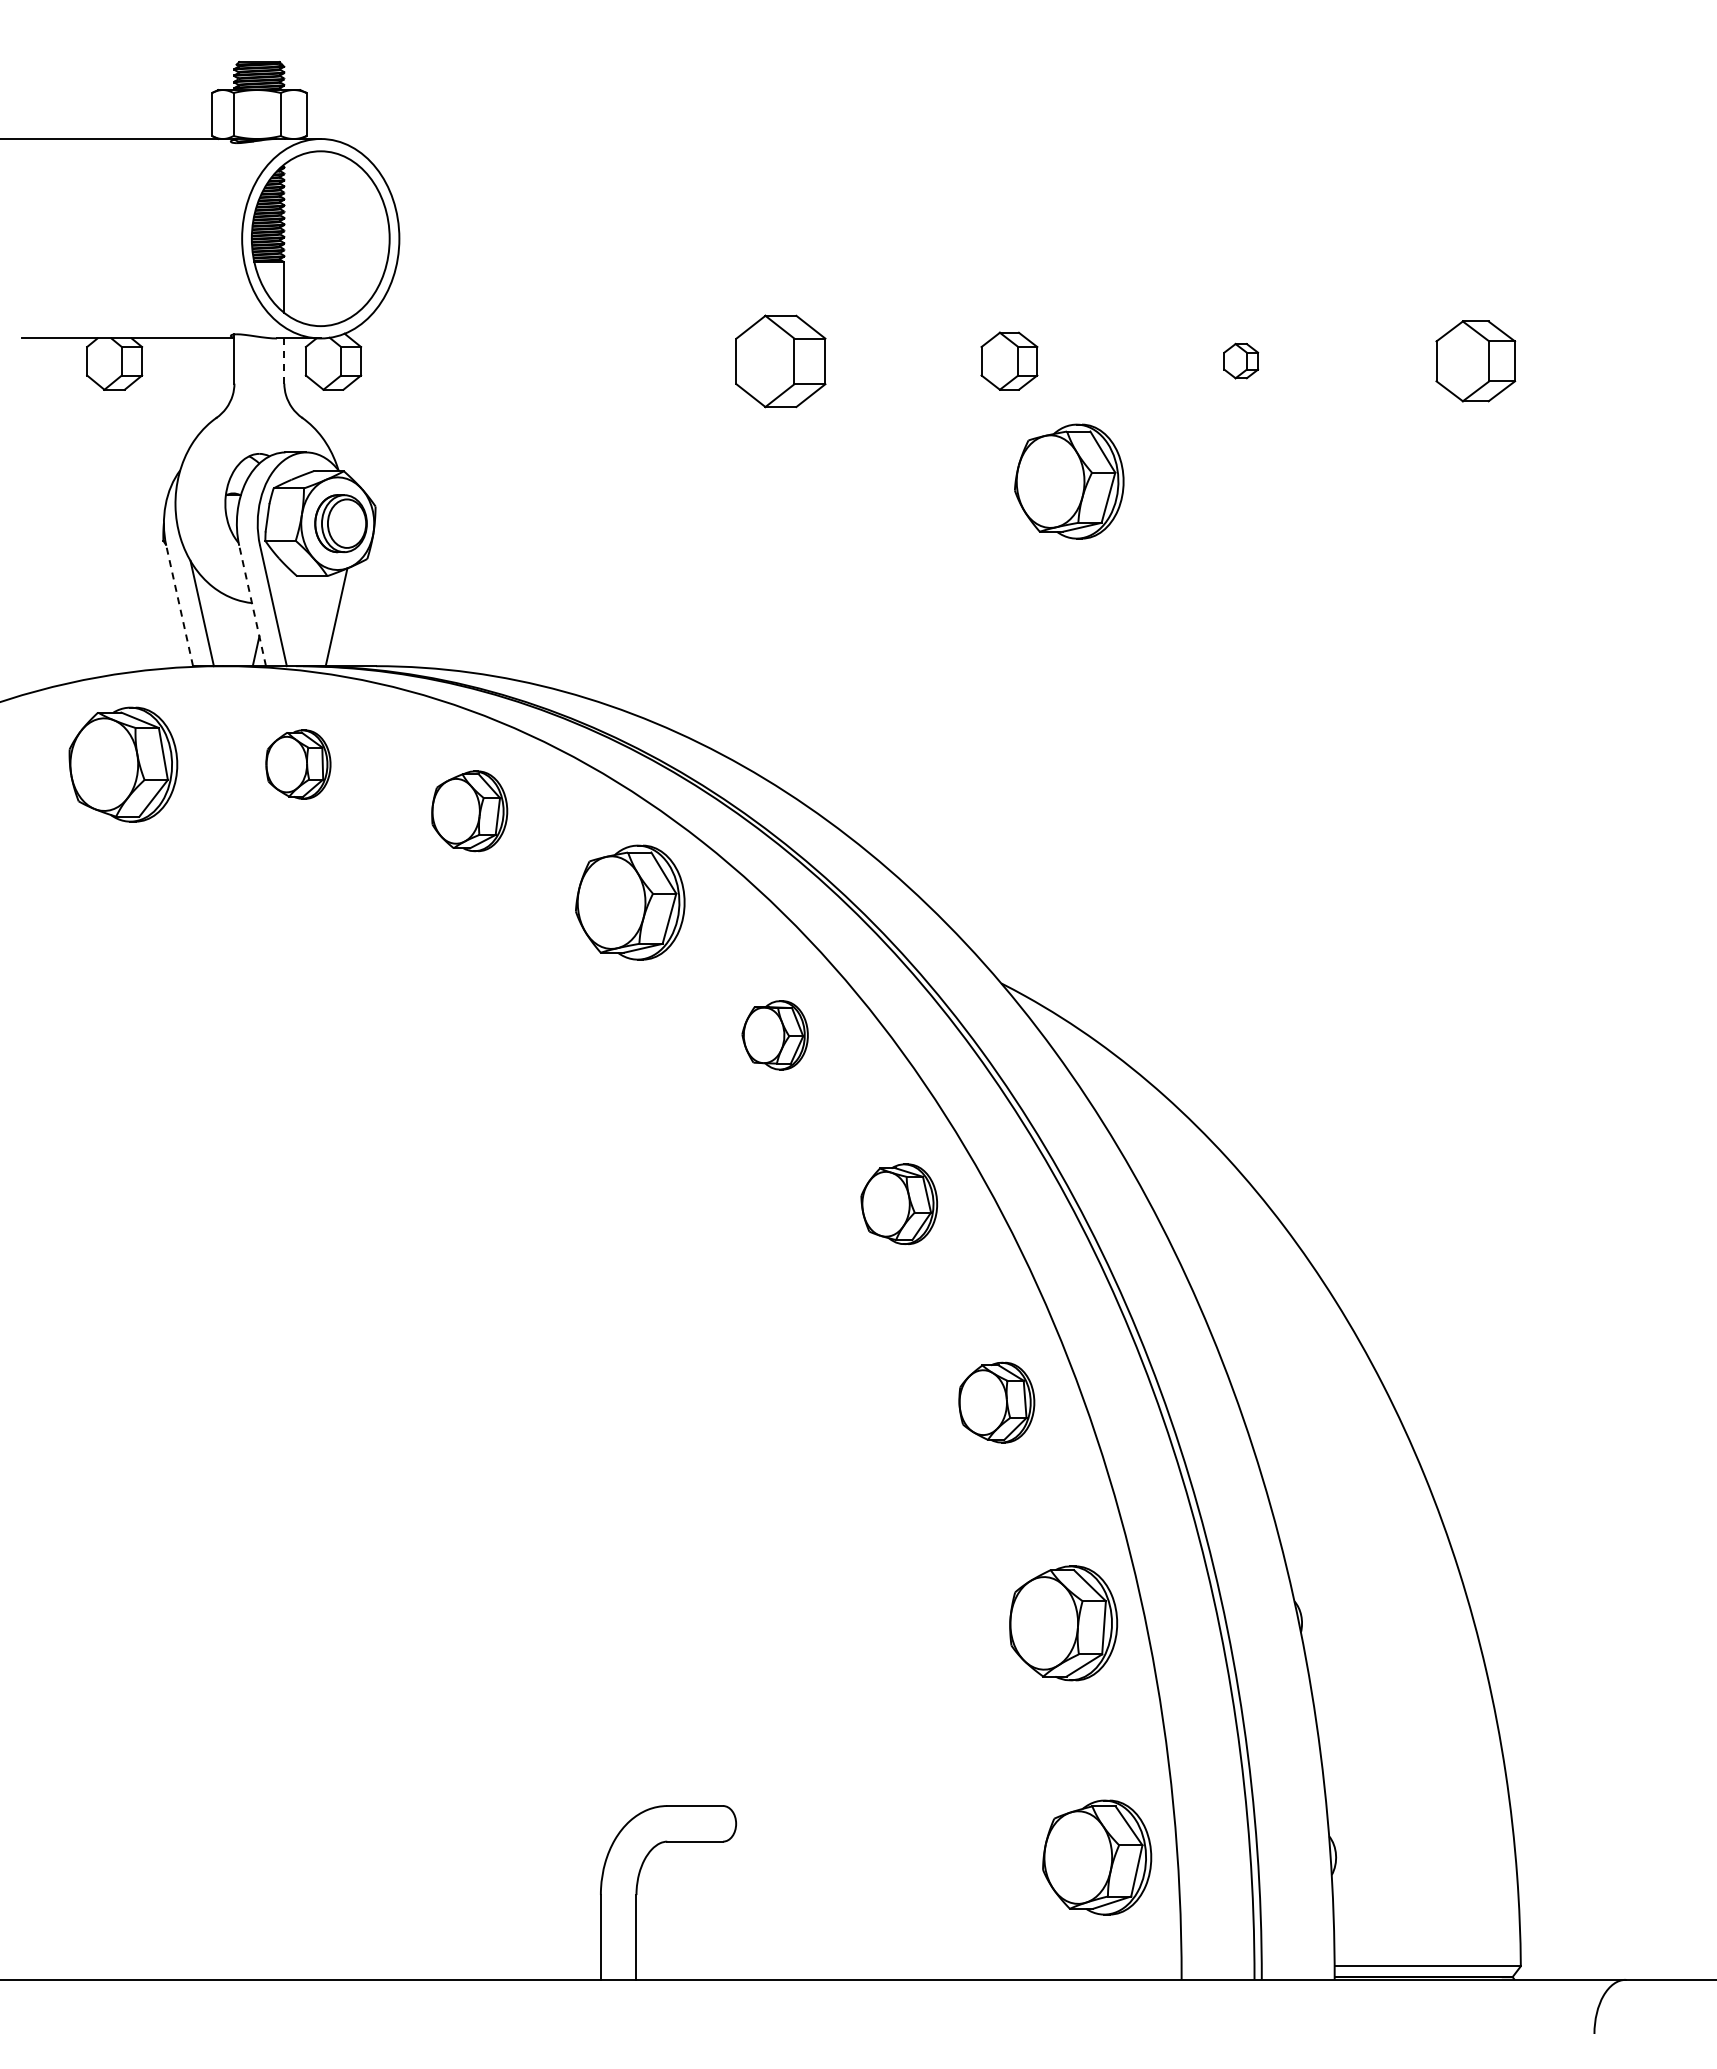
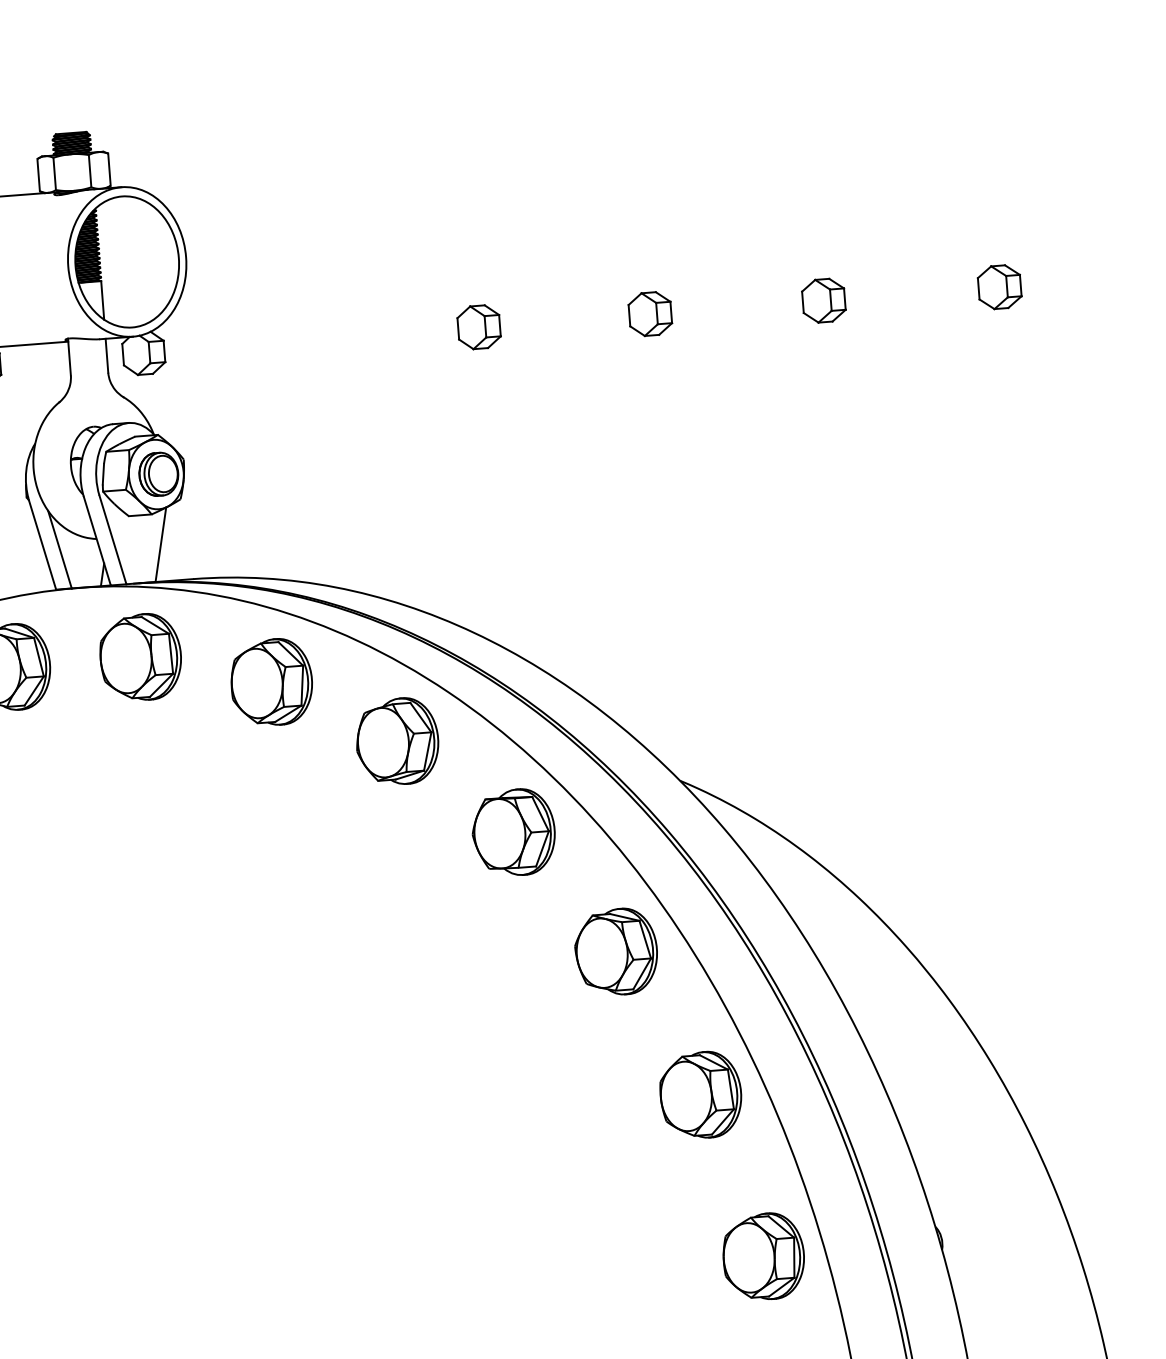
part: (780, 360) -> (478, 326), size x0.62
part: (1241, 360) -> (824, 300), size x1.67
part: (1475, 360) -> (999, 286), size x0.71
line: (284, 361) -> (107, 356), dashed -> solid
part: (1069, 481) -> (702, 400), removed
line: (179, 605) -> (42, 544), dashed -> solid
line: (252, 605) -> (97, 540), dashed -> solid
part: (298, 764) -> (140, 657), size x1.67
part: (469, 811) -> (271, 682), size x1.43
part: (774, 1035) -> (513, 832), size x1.67
part: (899, 1204) -> (616, 952), size x1.43
part: (996, 1402) -> (700, 1095), size x1.43

